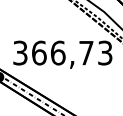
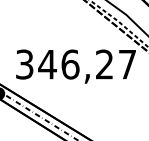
text: (71, 52) -> (86, 63), 366,73 -> 346,27

